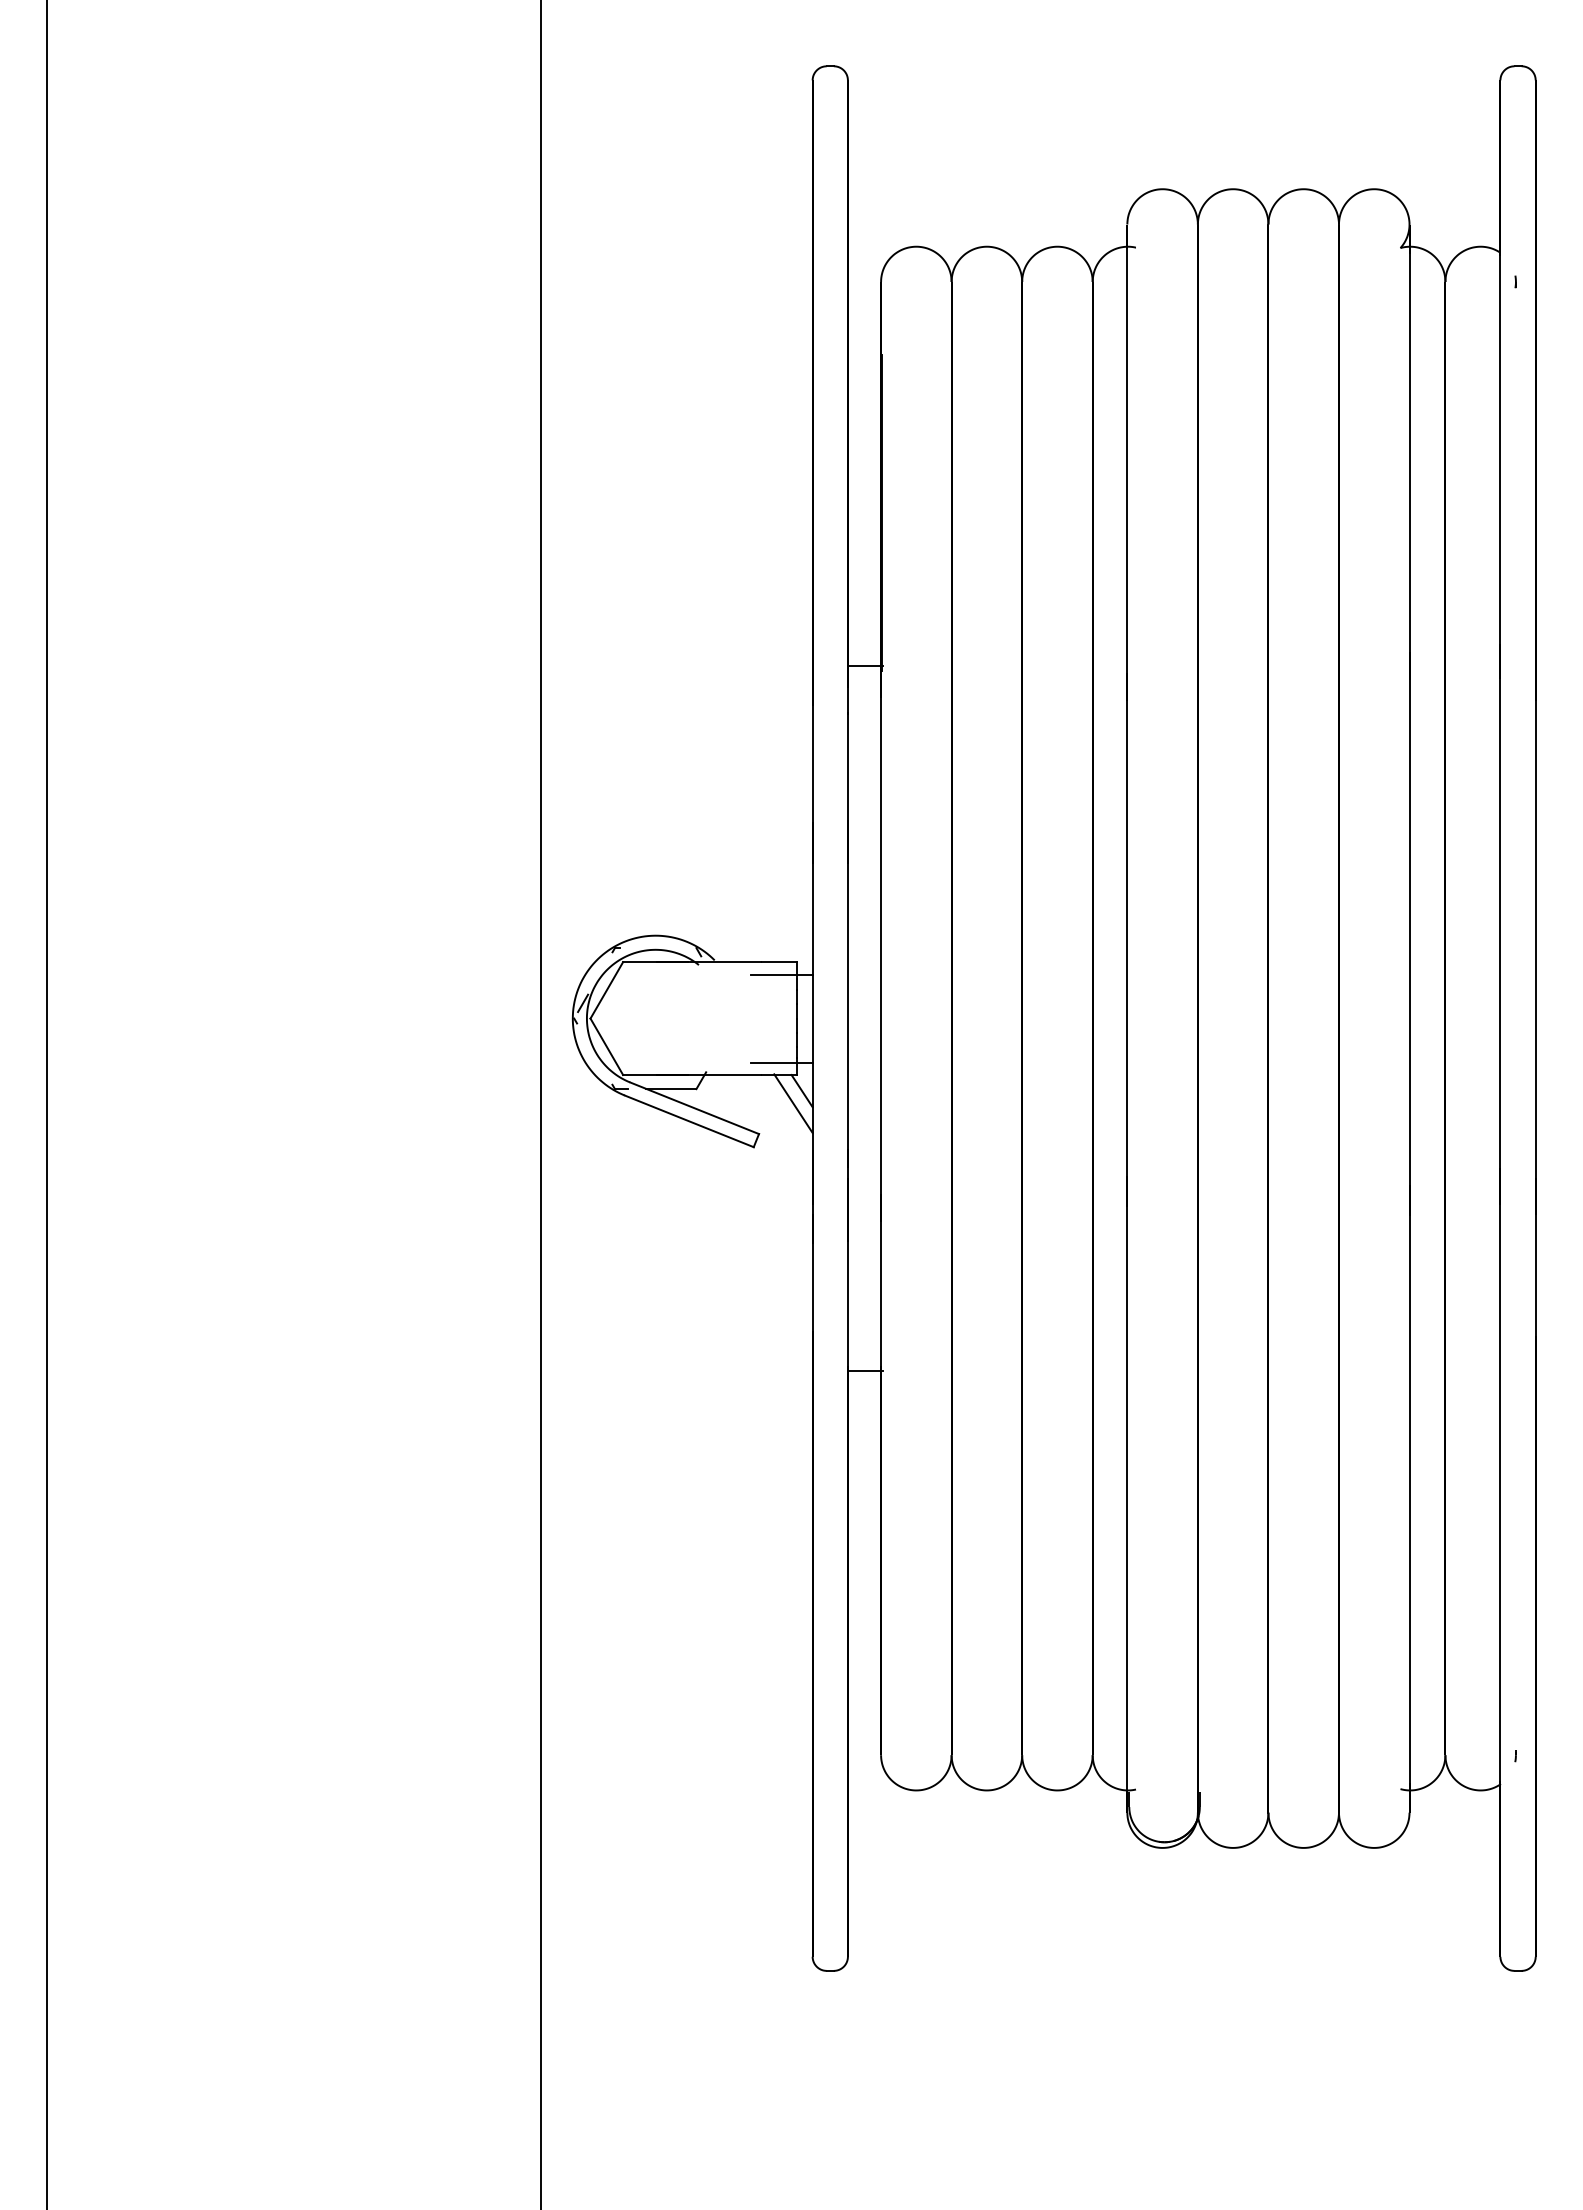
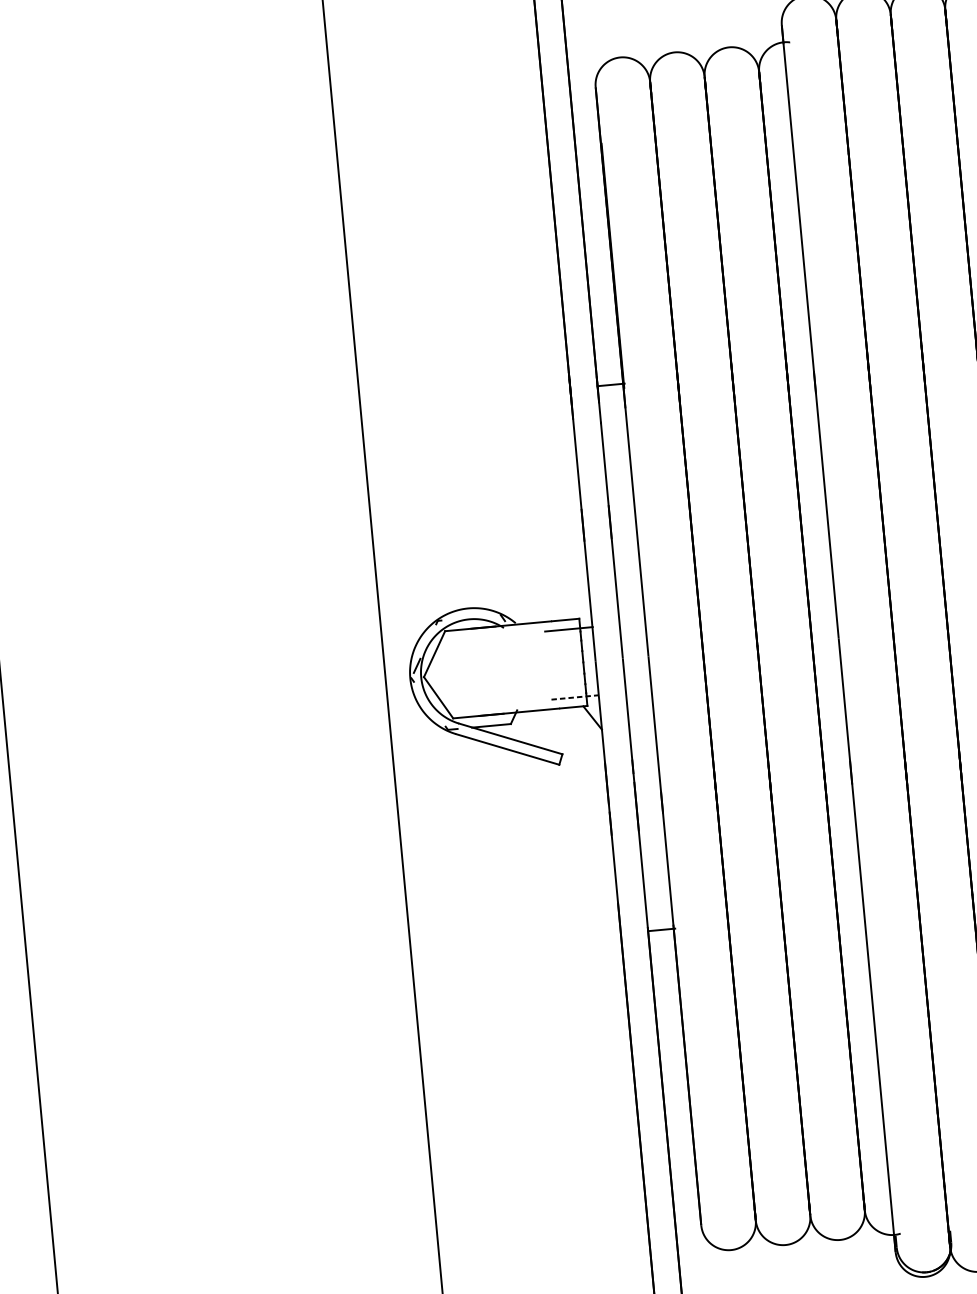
line: (782, 1062) -> (575, 697), solid -> dashed
line: (793, 1103) -> (586, 728), removed

